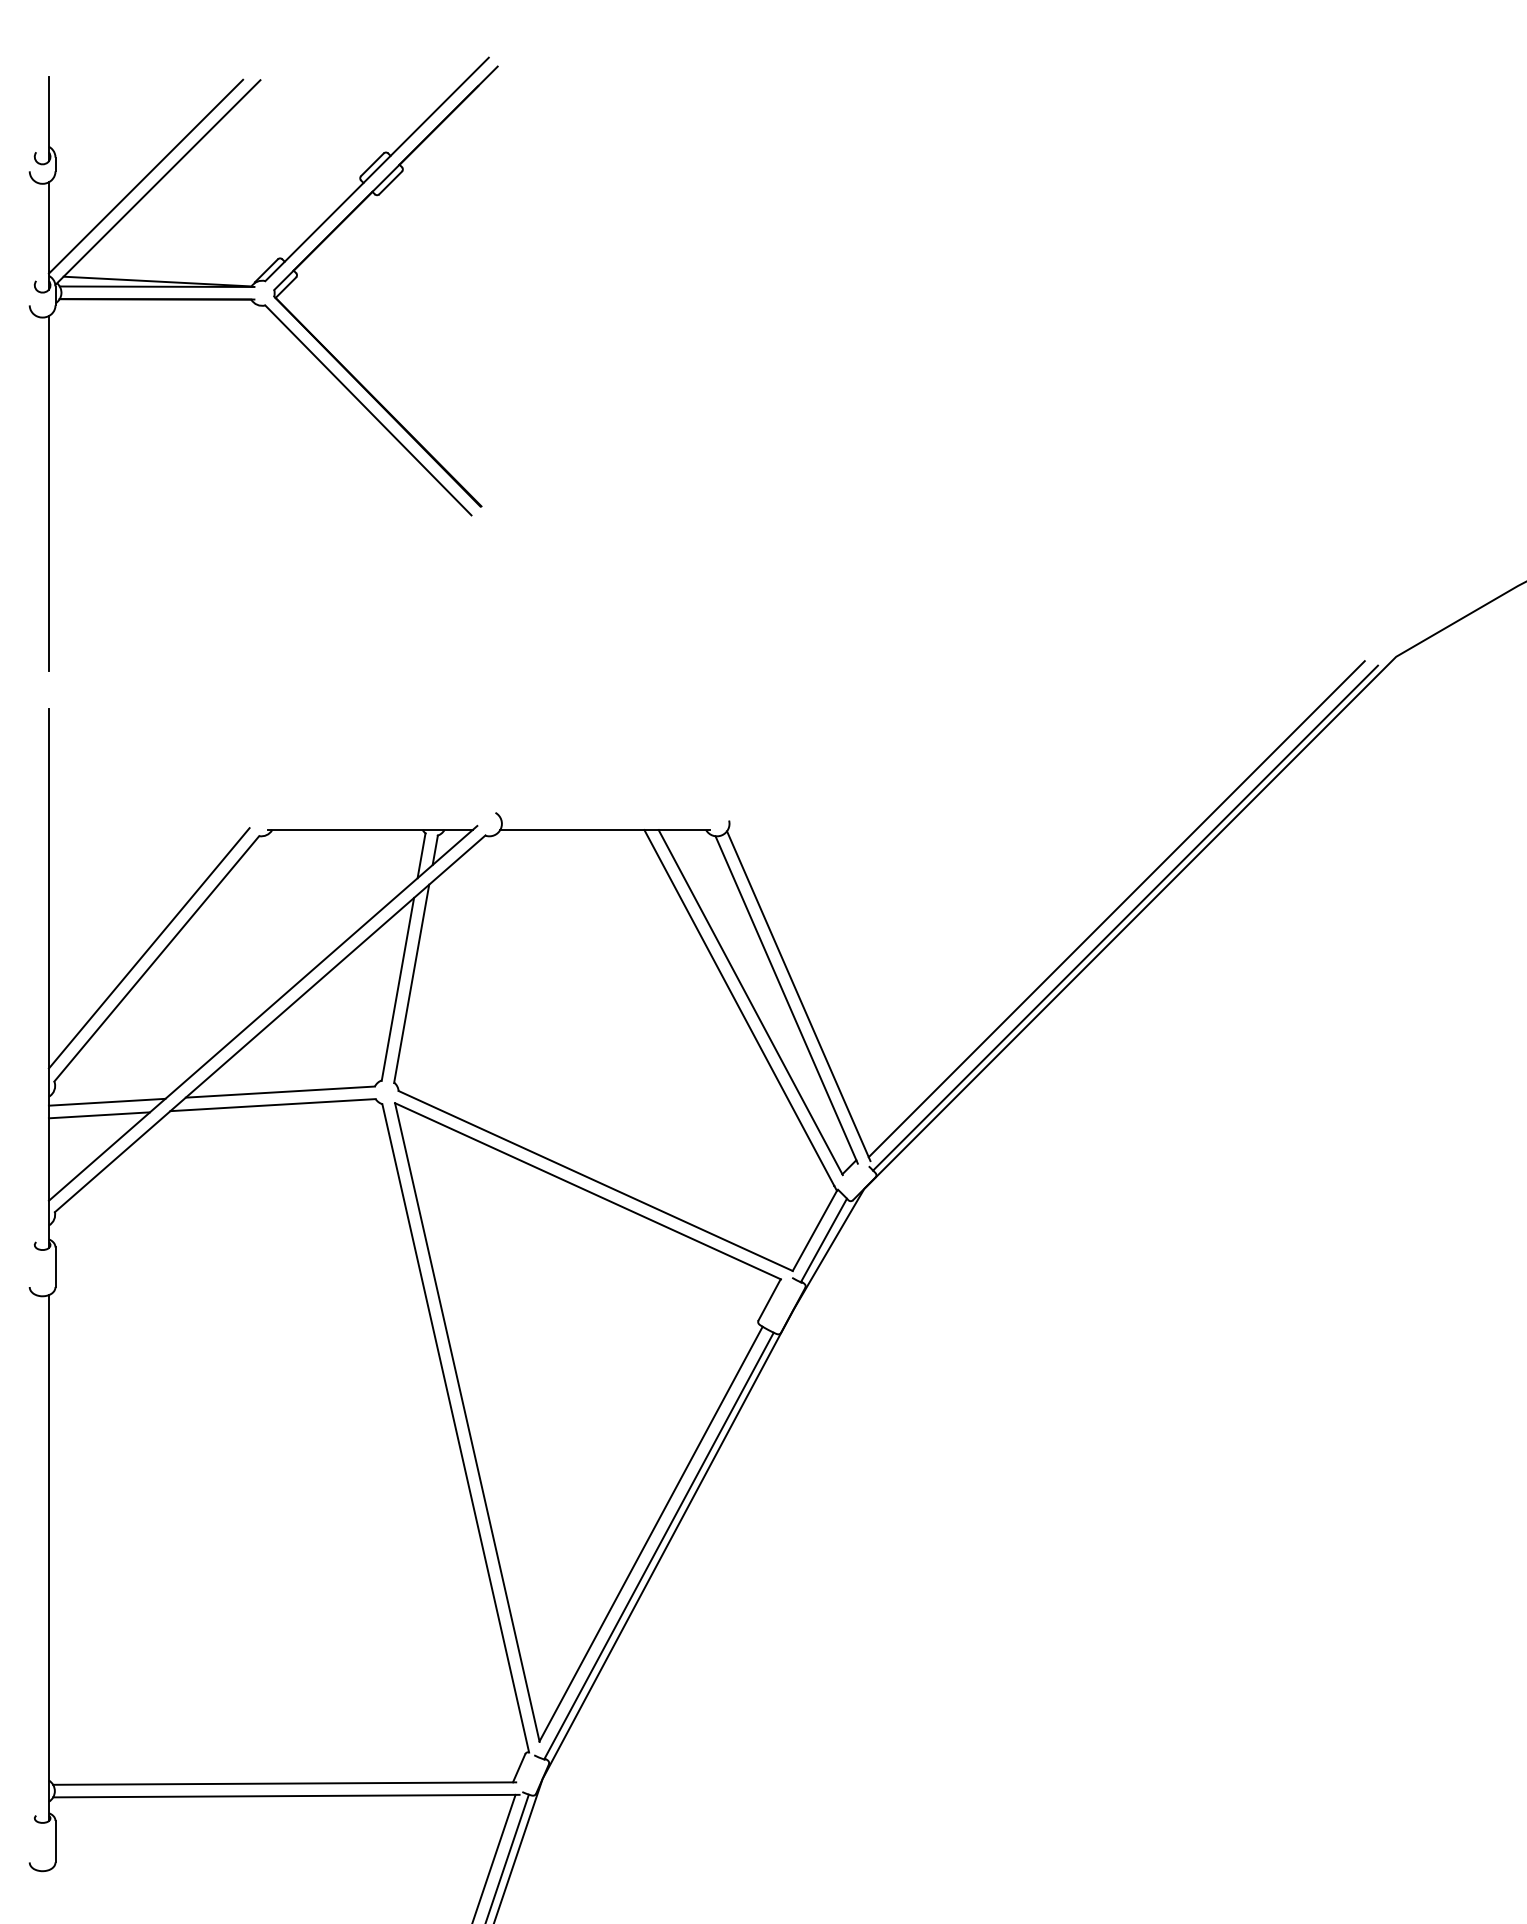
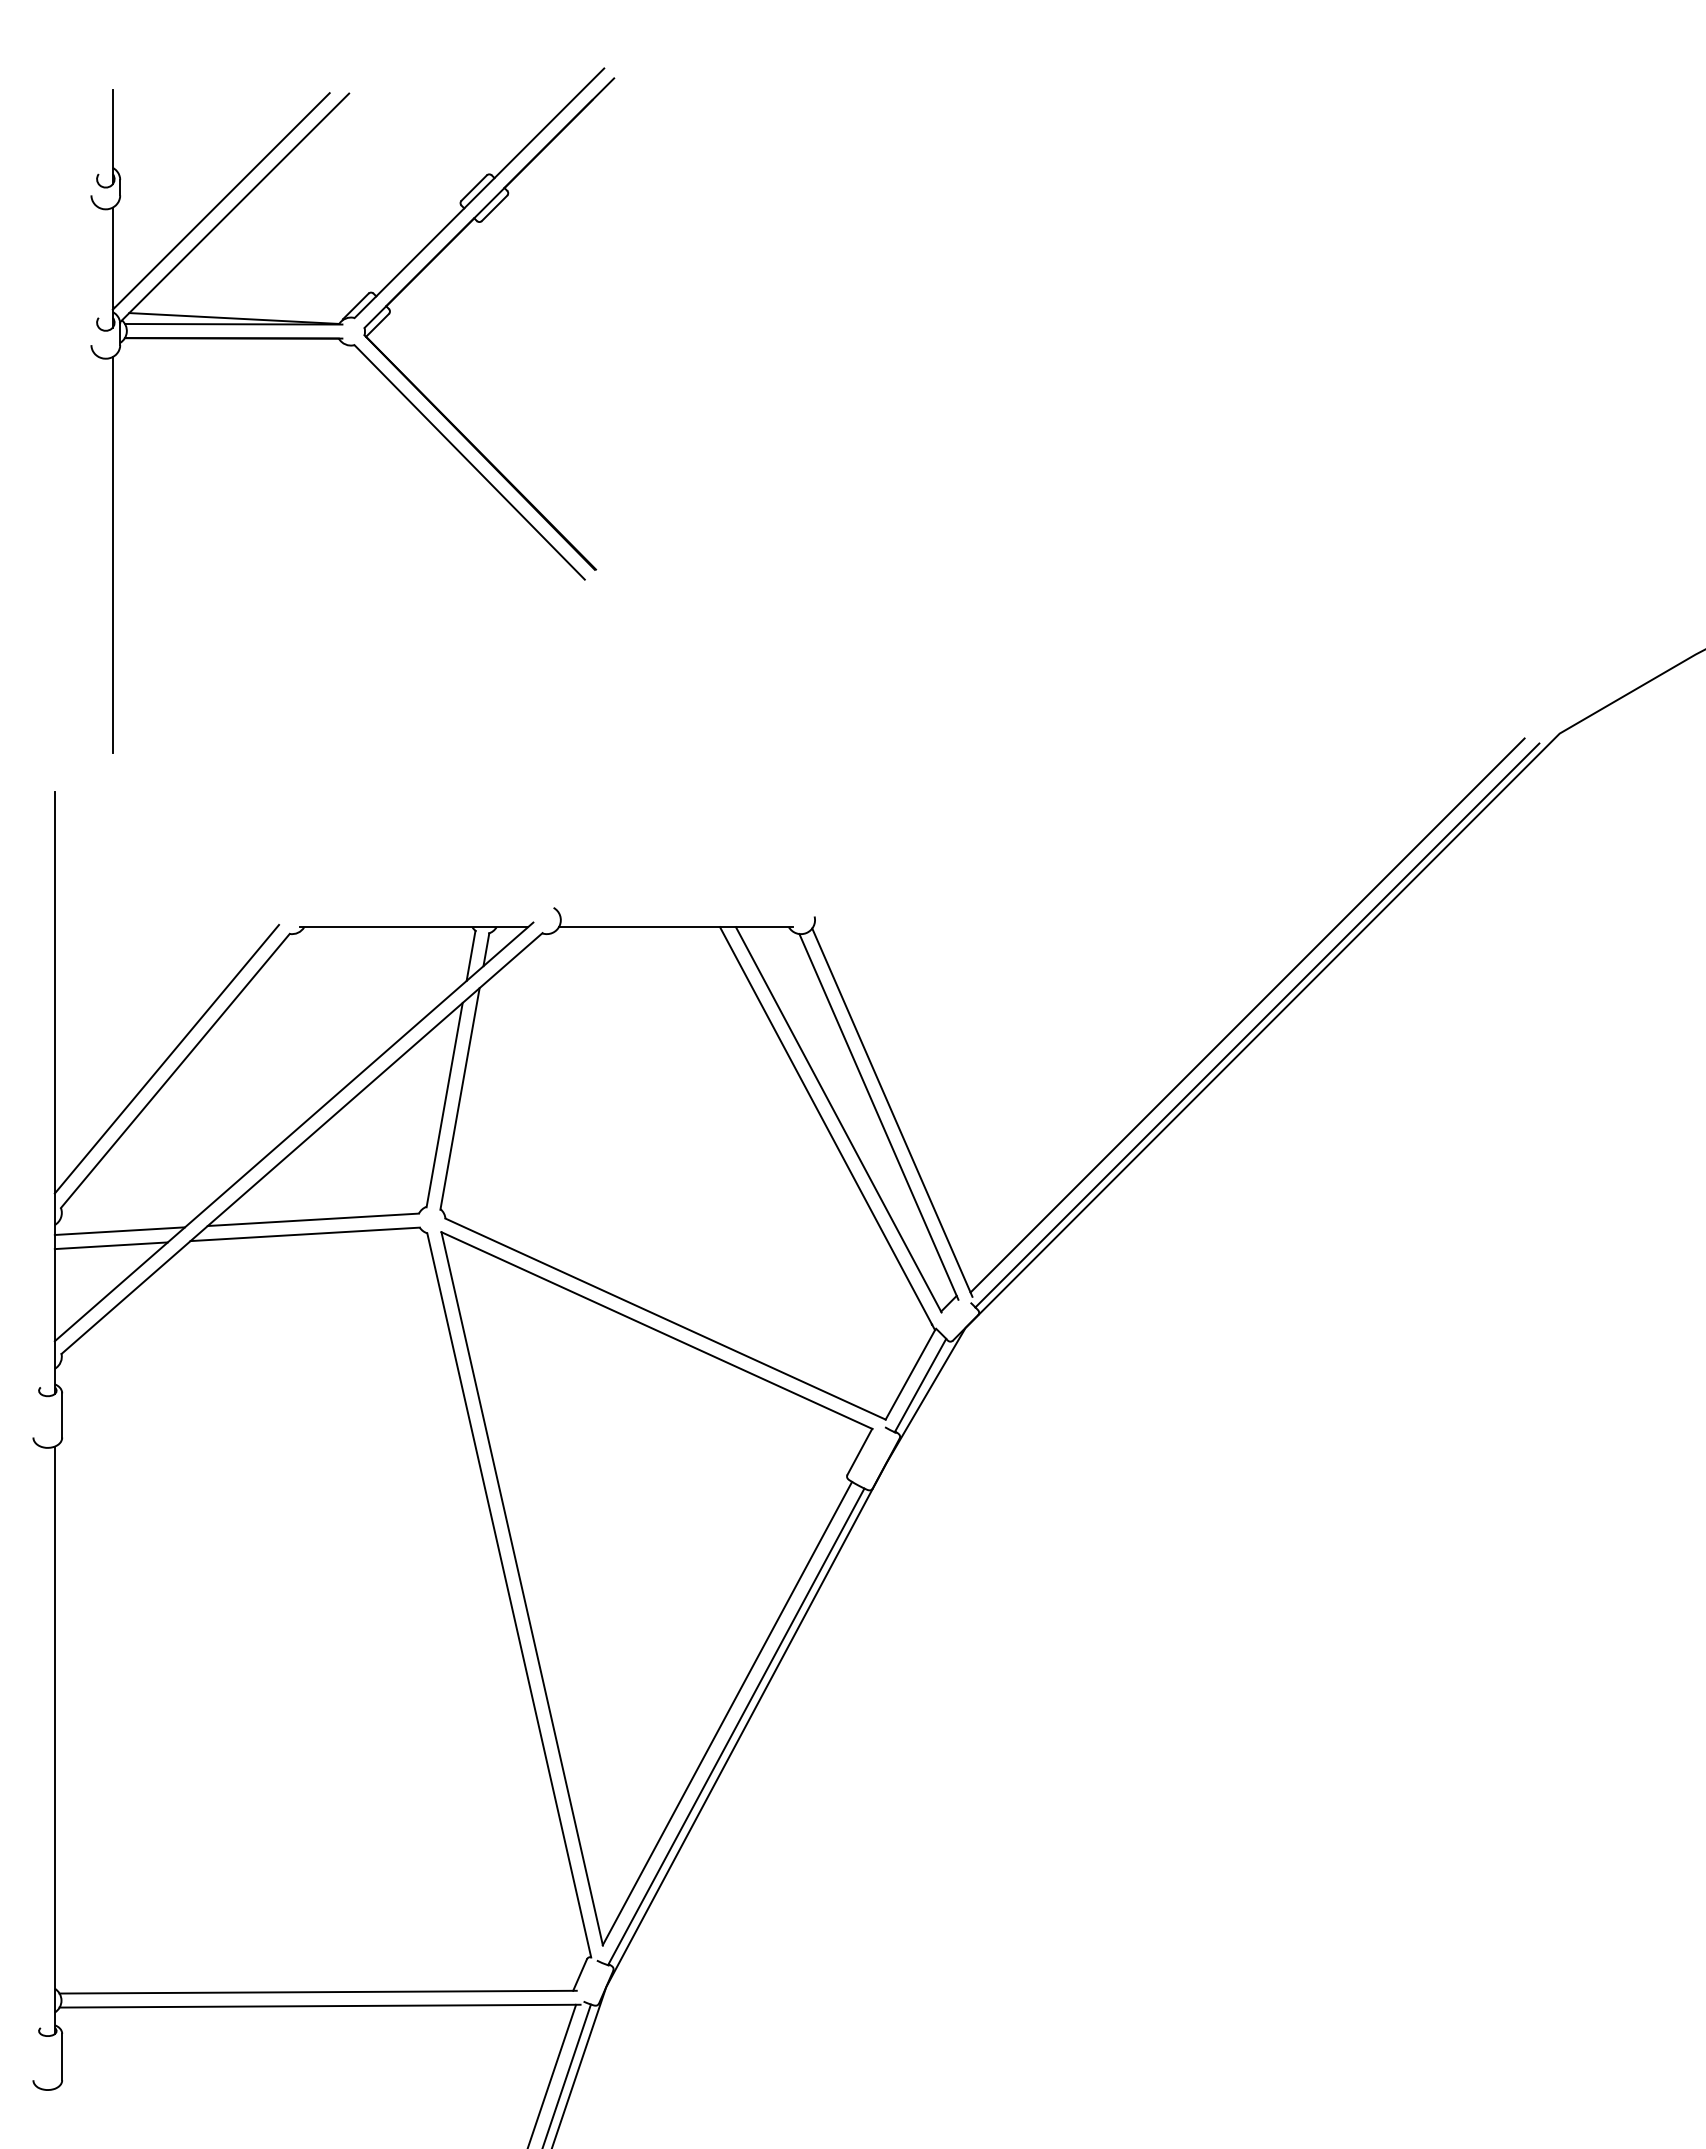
part: (292, 334) -> (384, 377), moved

